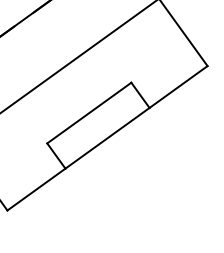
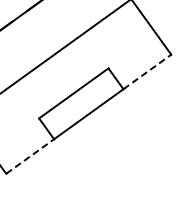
line: (178, 86) -> (147, 71), solid -> dashed
line: (36, 189) -> (30, 156), solid -> dashed

